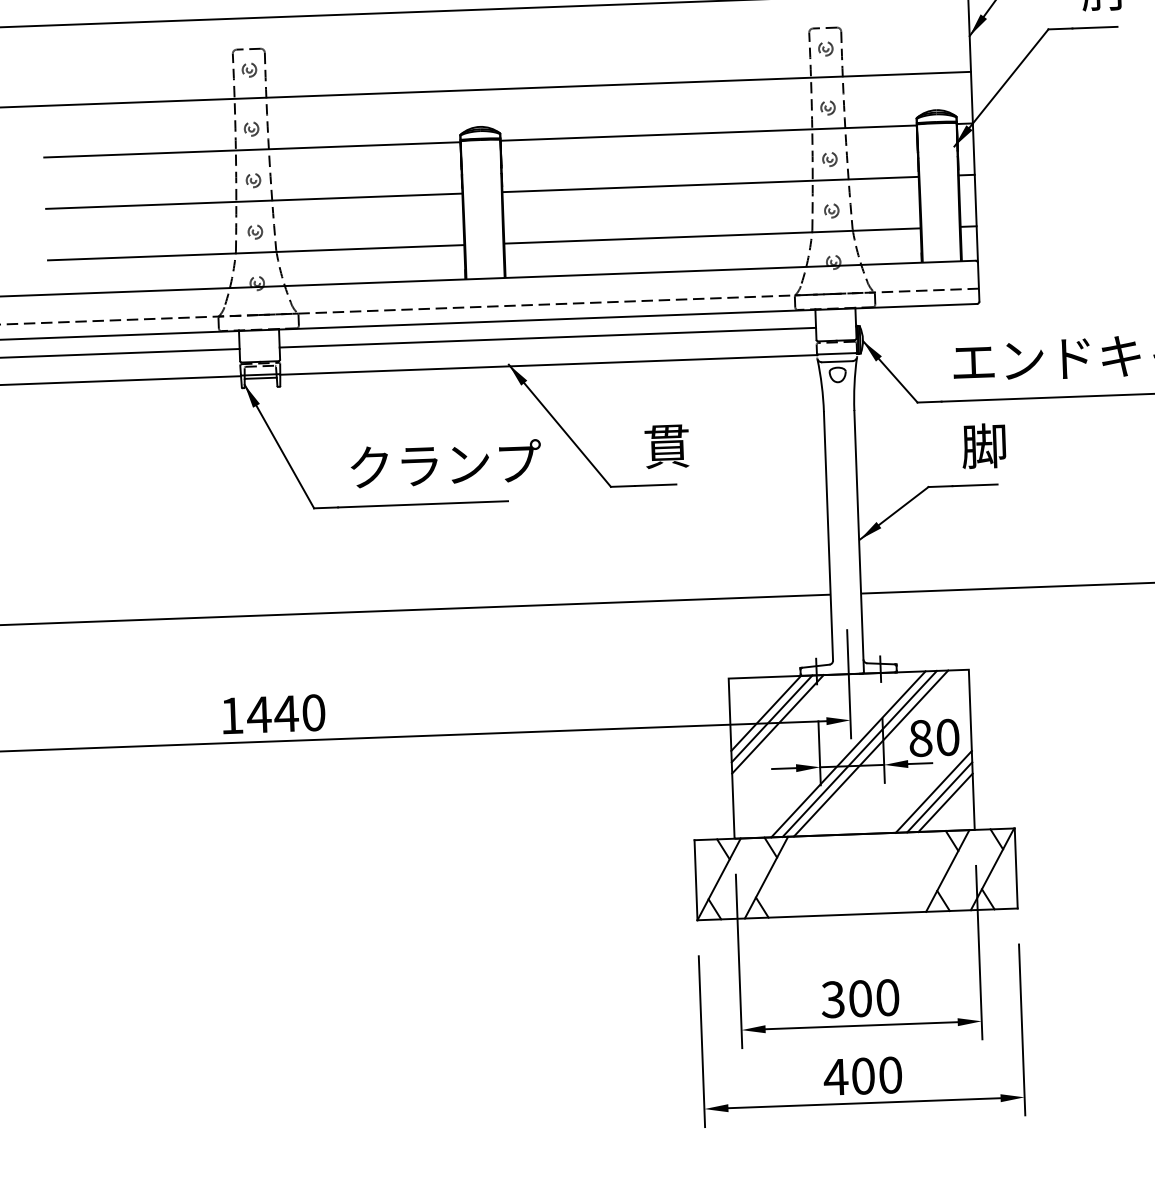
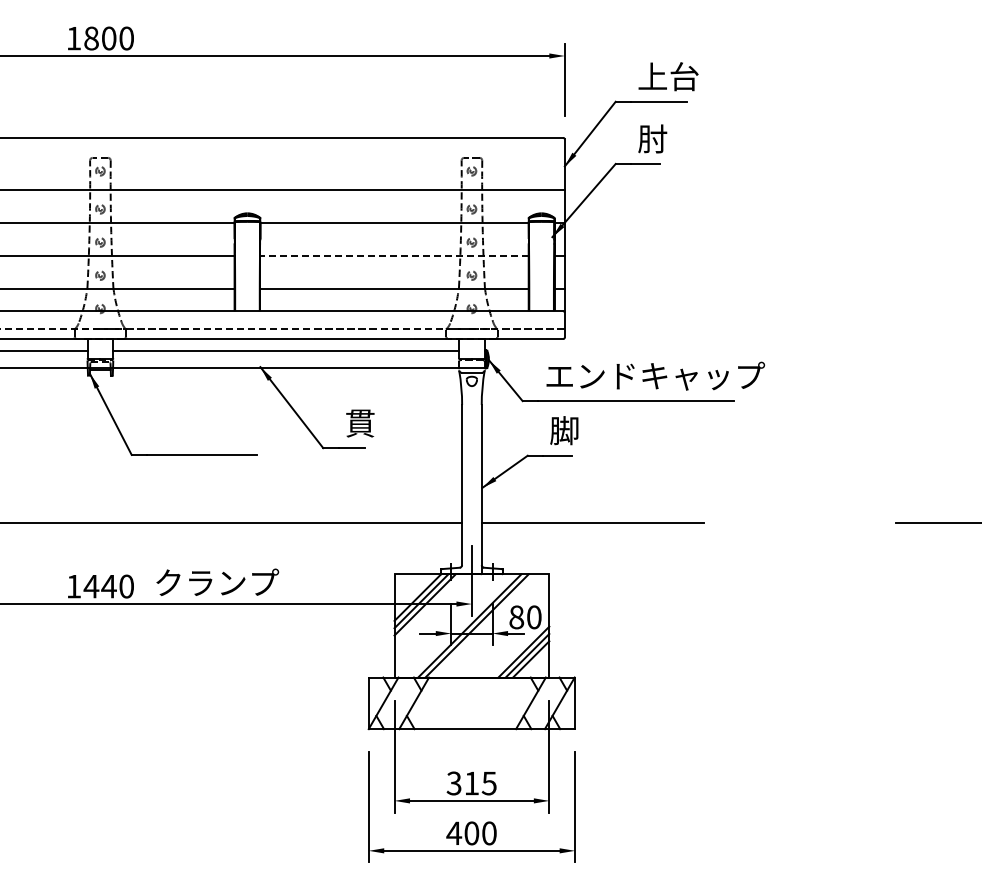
line: (710, 183) -> (394, 255), solid -> dashed
text: (445, 462) -> (217, 581), moved
line: (871, 752) -> (484, 625), removed
text: (873, 998) -> (480, 783), 300 -> 315

